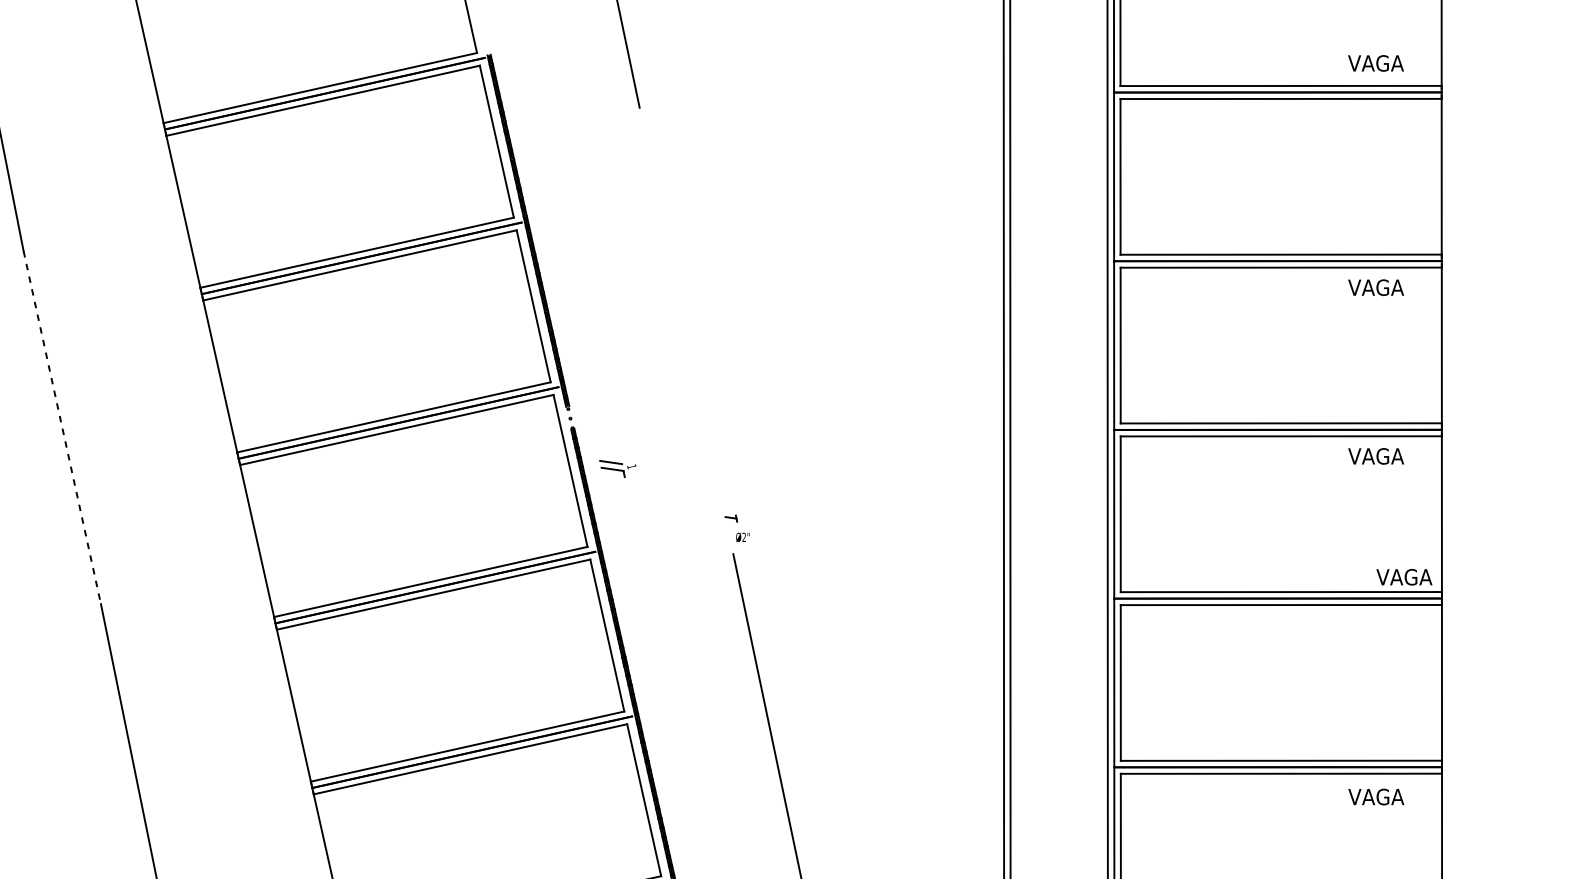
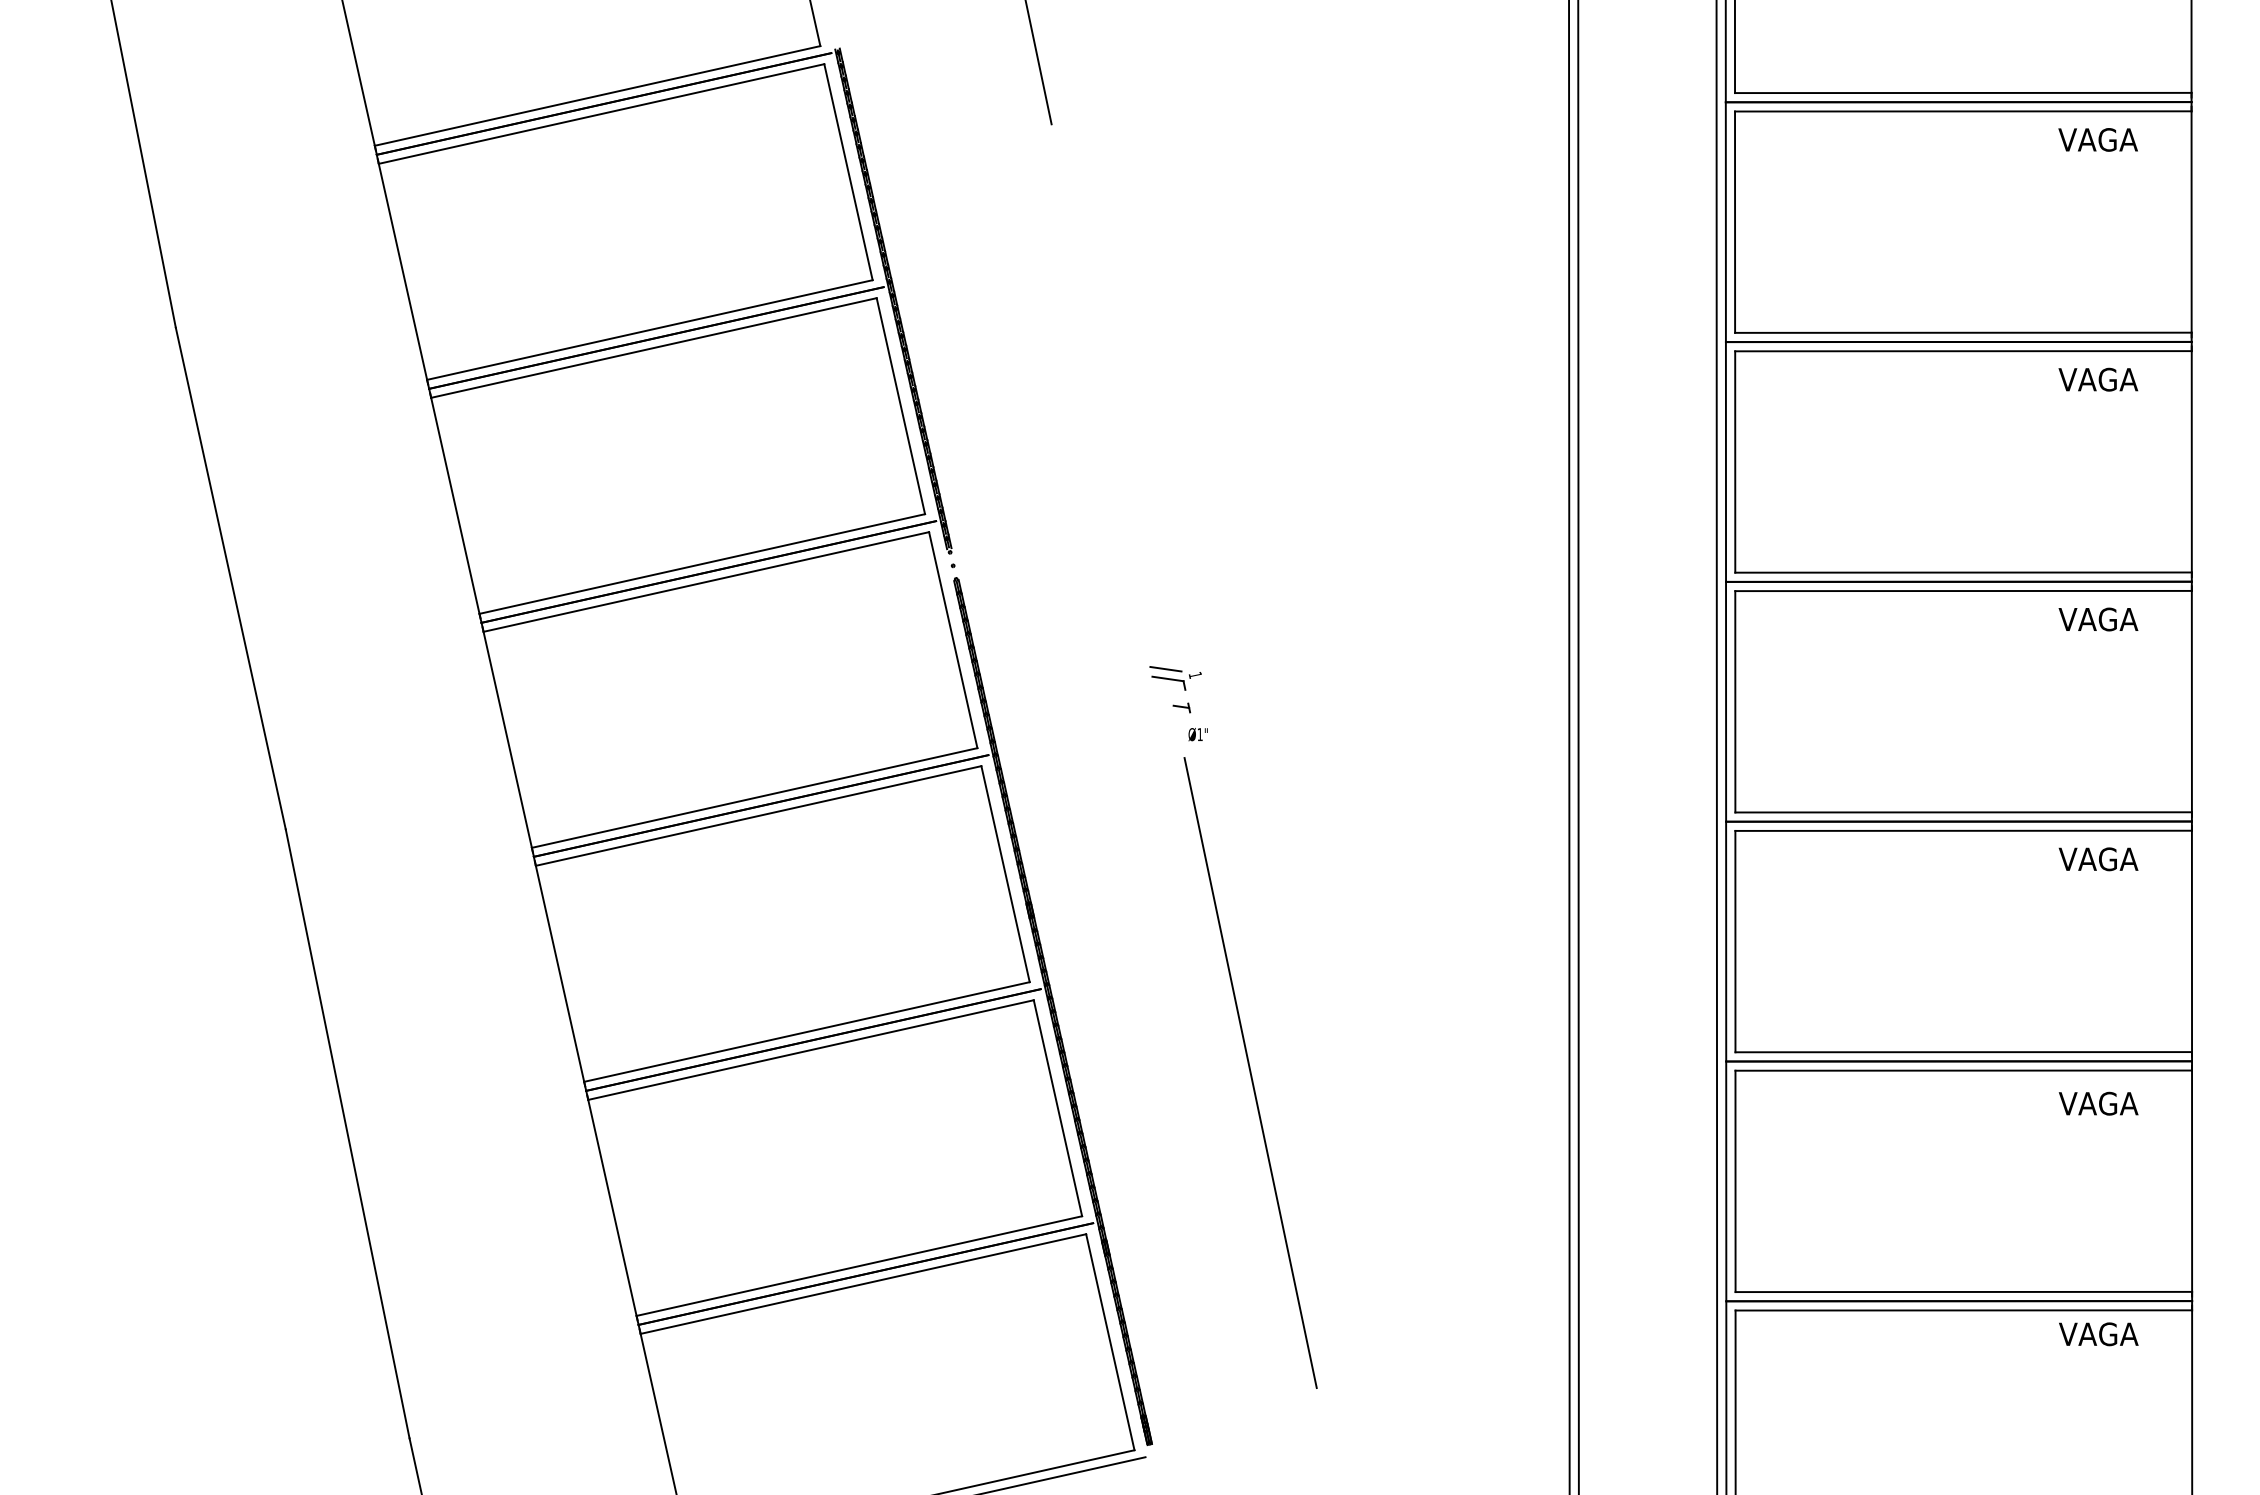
text: (1375, 63) -> (2097, 139), moved
line: (62, 427) -> (230, 578), dashed -> solid
part: (617, 469) -> (1175, 678), moved
text: (743, 537) -> (1199, 734), Ø2" -> Ø1"
text: (1404, 577) -> (2098, 859), moved

